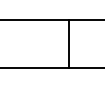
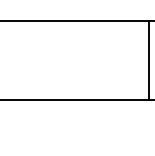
line: (68, 43) -> (148, 59), moved

